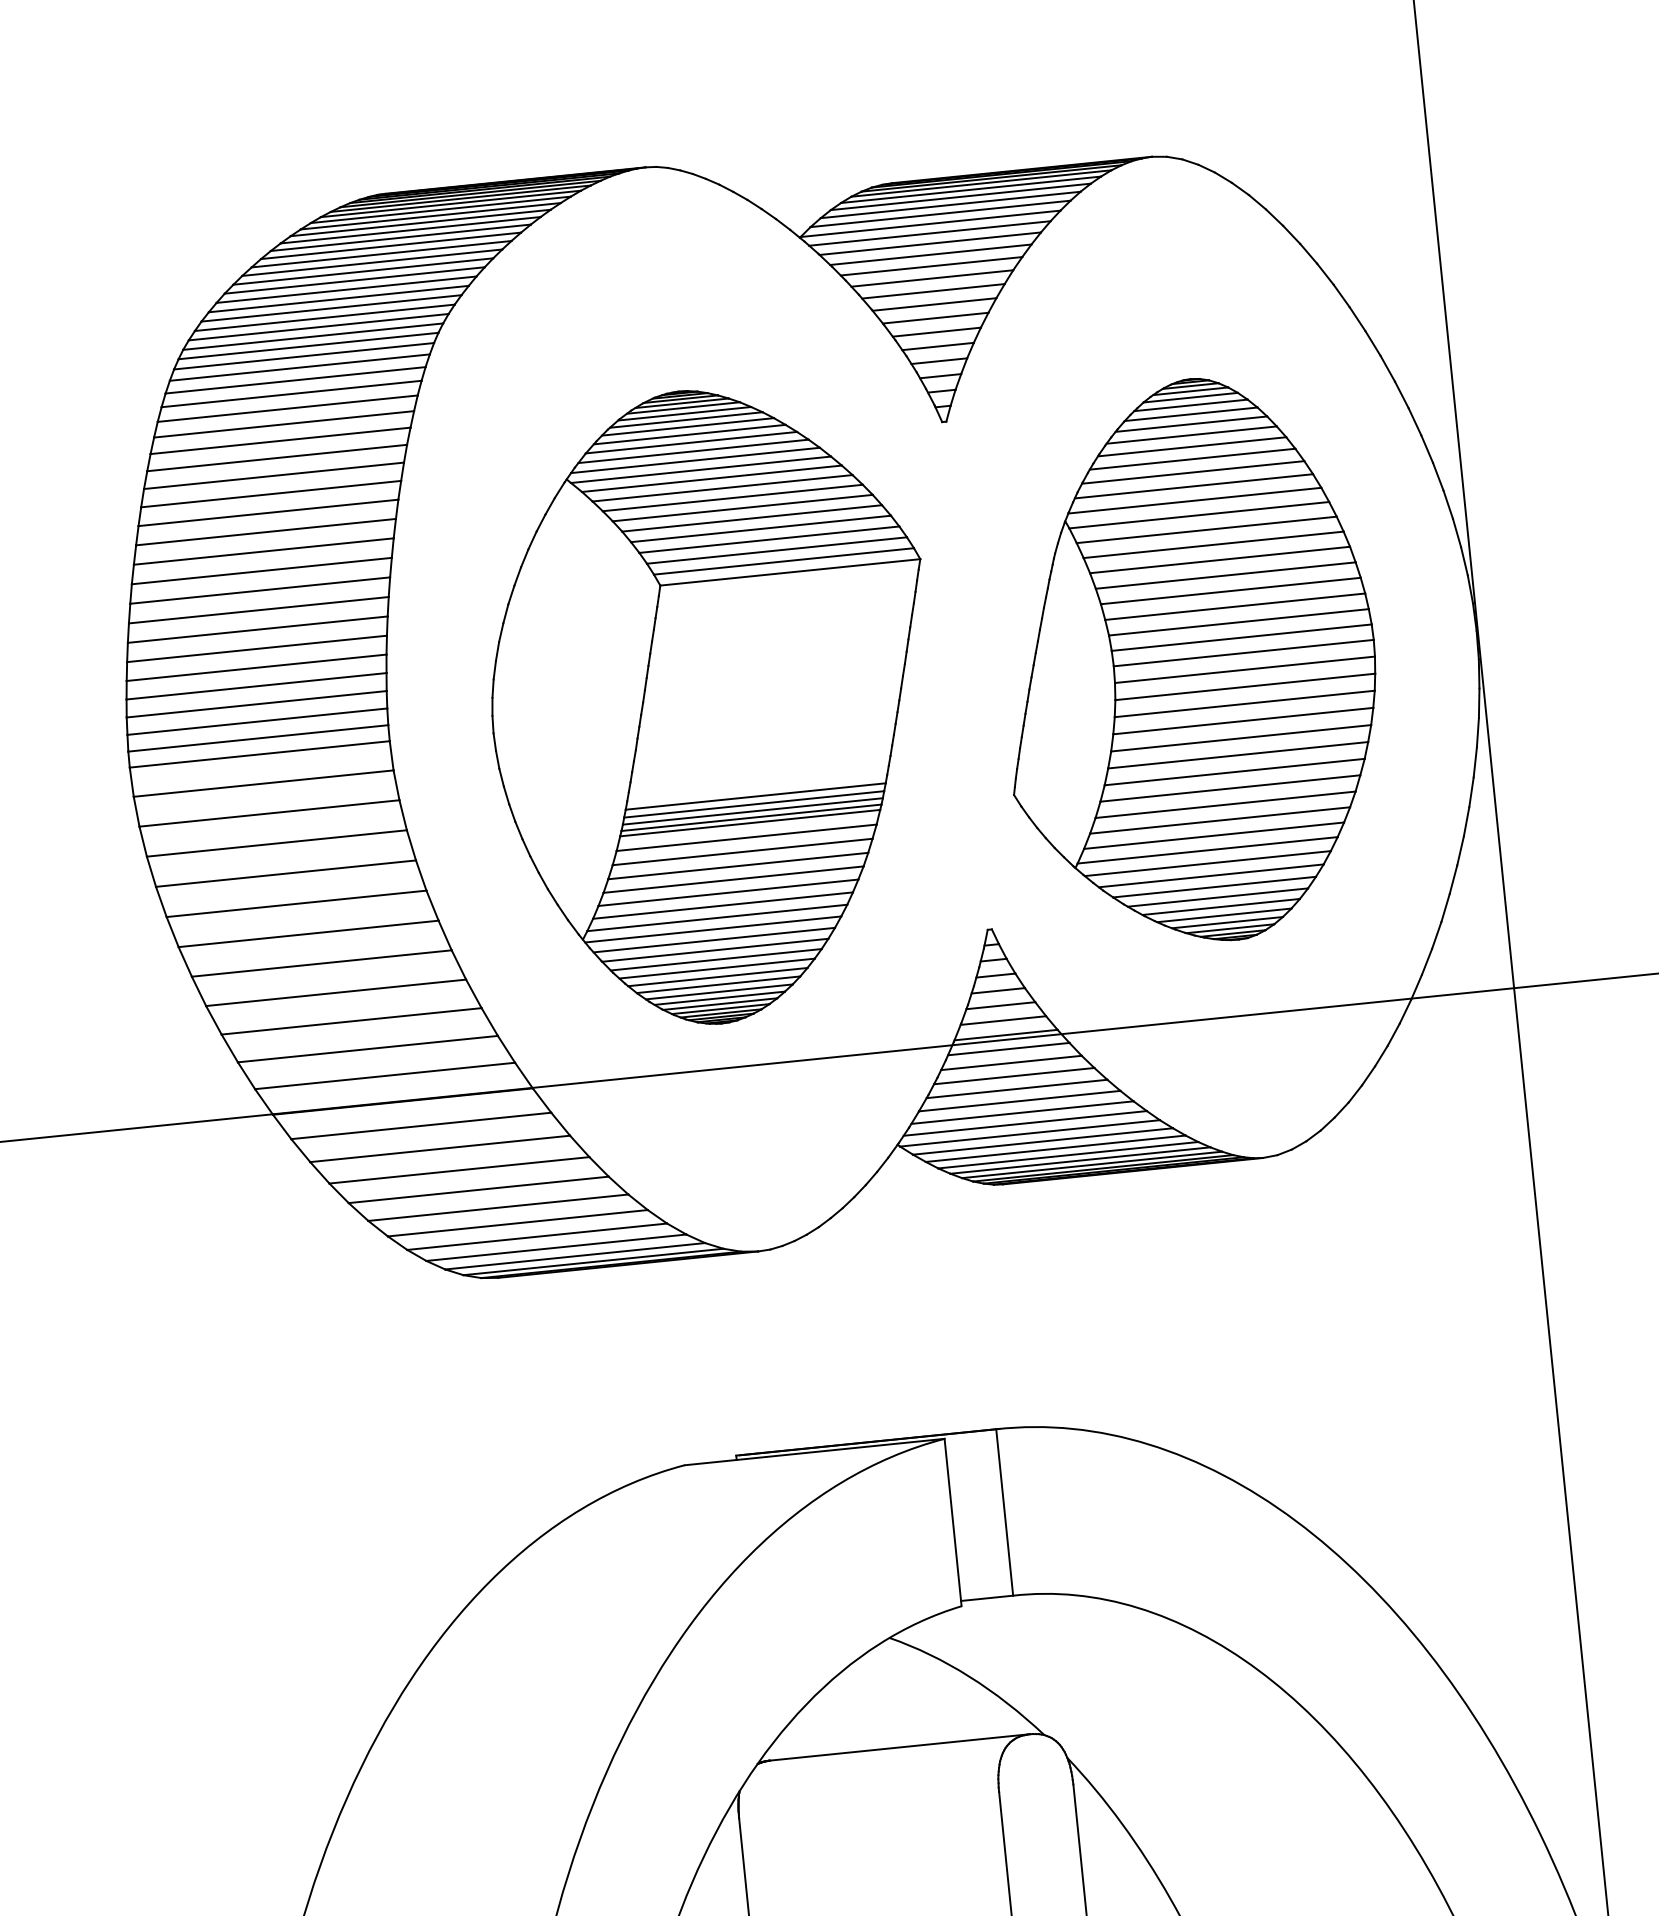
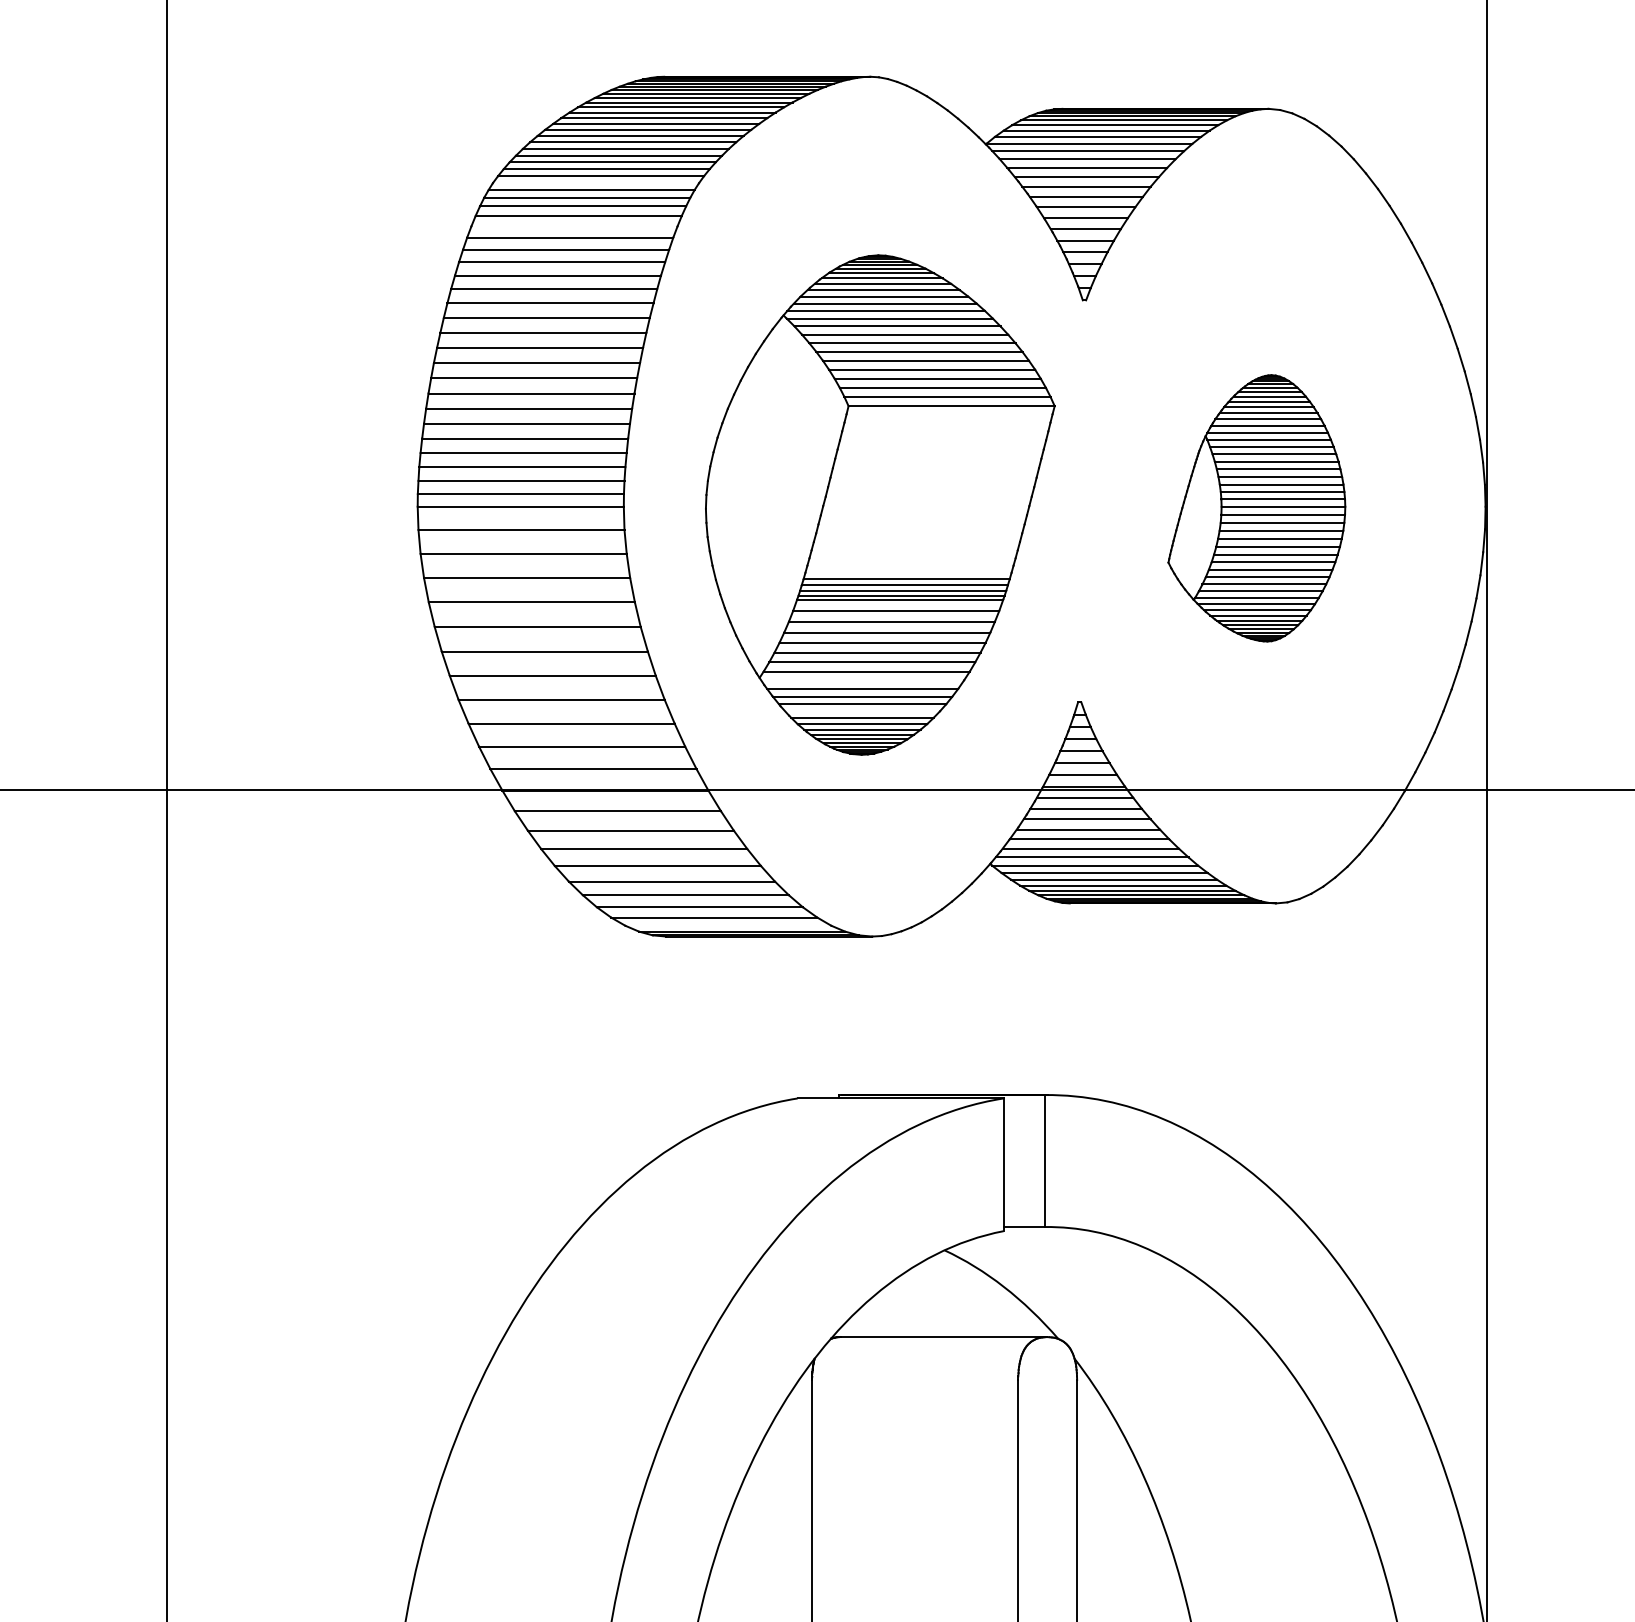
line: (312, 337) -> (595, 183), removed
line: (291, 394) -> (574, 226), removed
part: (1187, 662) -> (1256, 508), size x0.6
line: (713, 929) -> (862, 680), removed
line: (717, 968) -> (862, 711), removed
line: (575, 1255) -> (728, 925), removed

